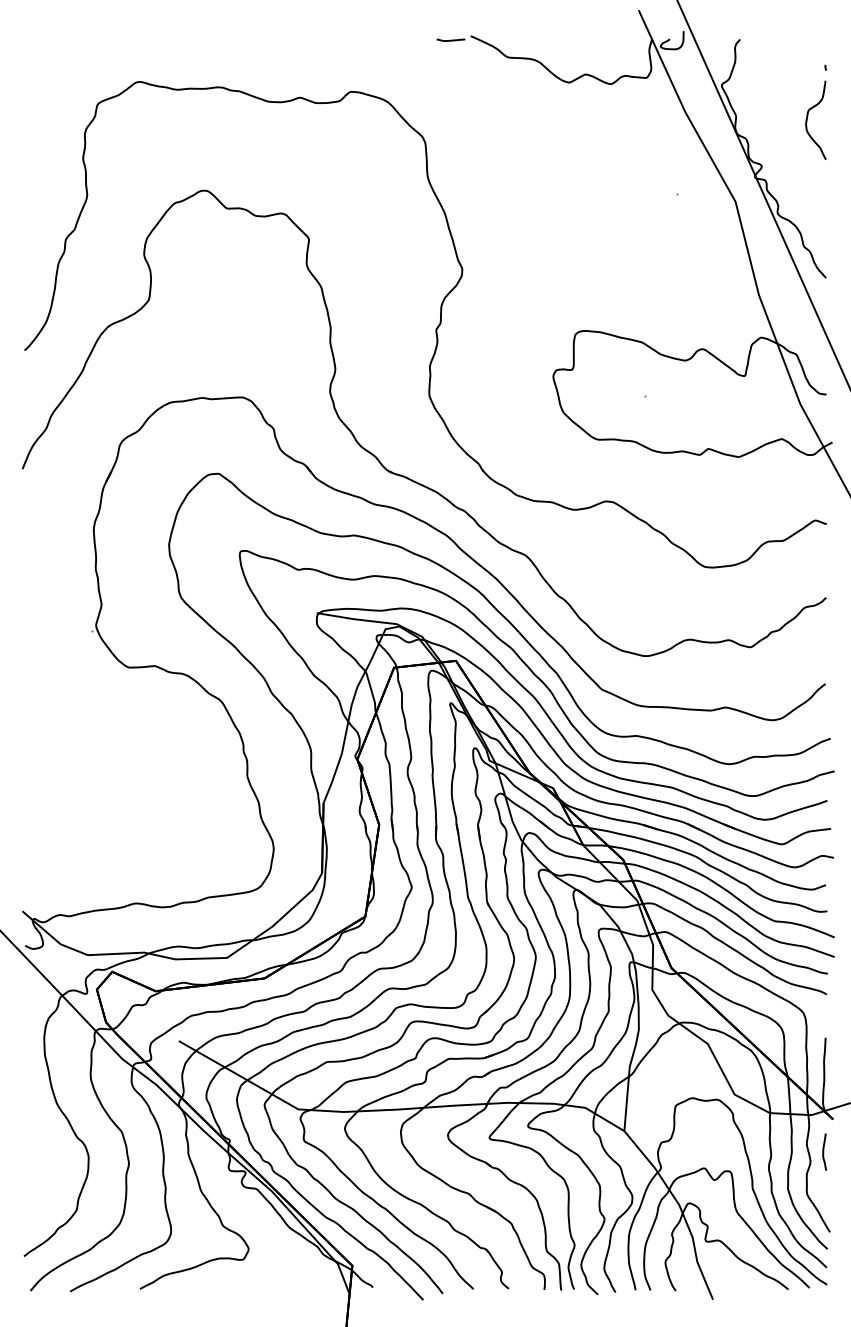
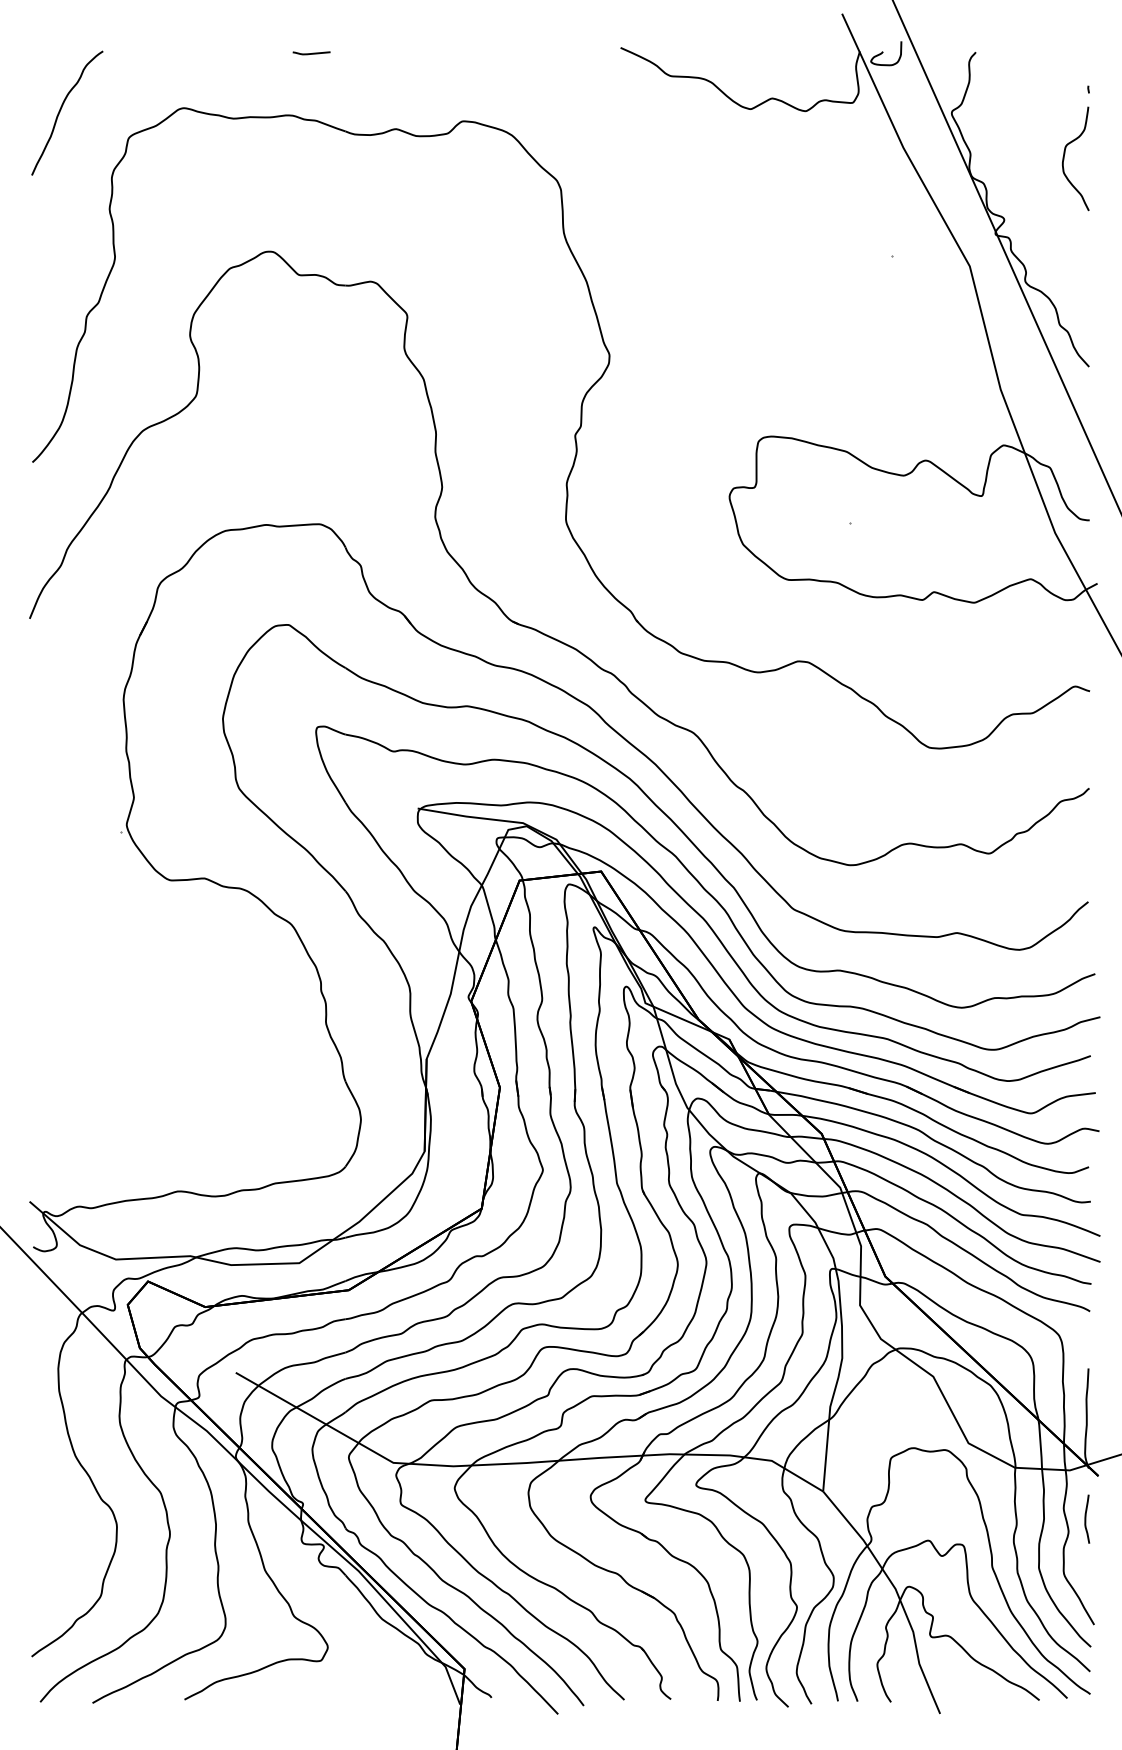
curve: (450, 40) -> (311, 53), moved
curve: (46, 83) -> (61, 110), added

